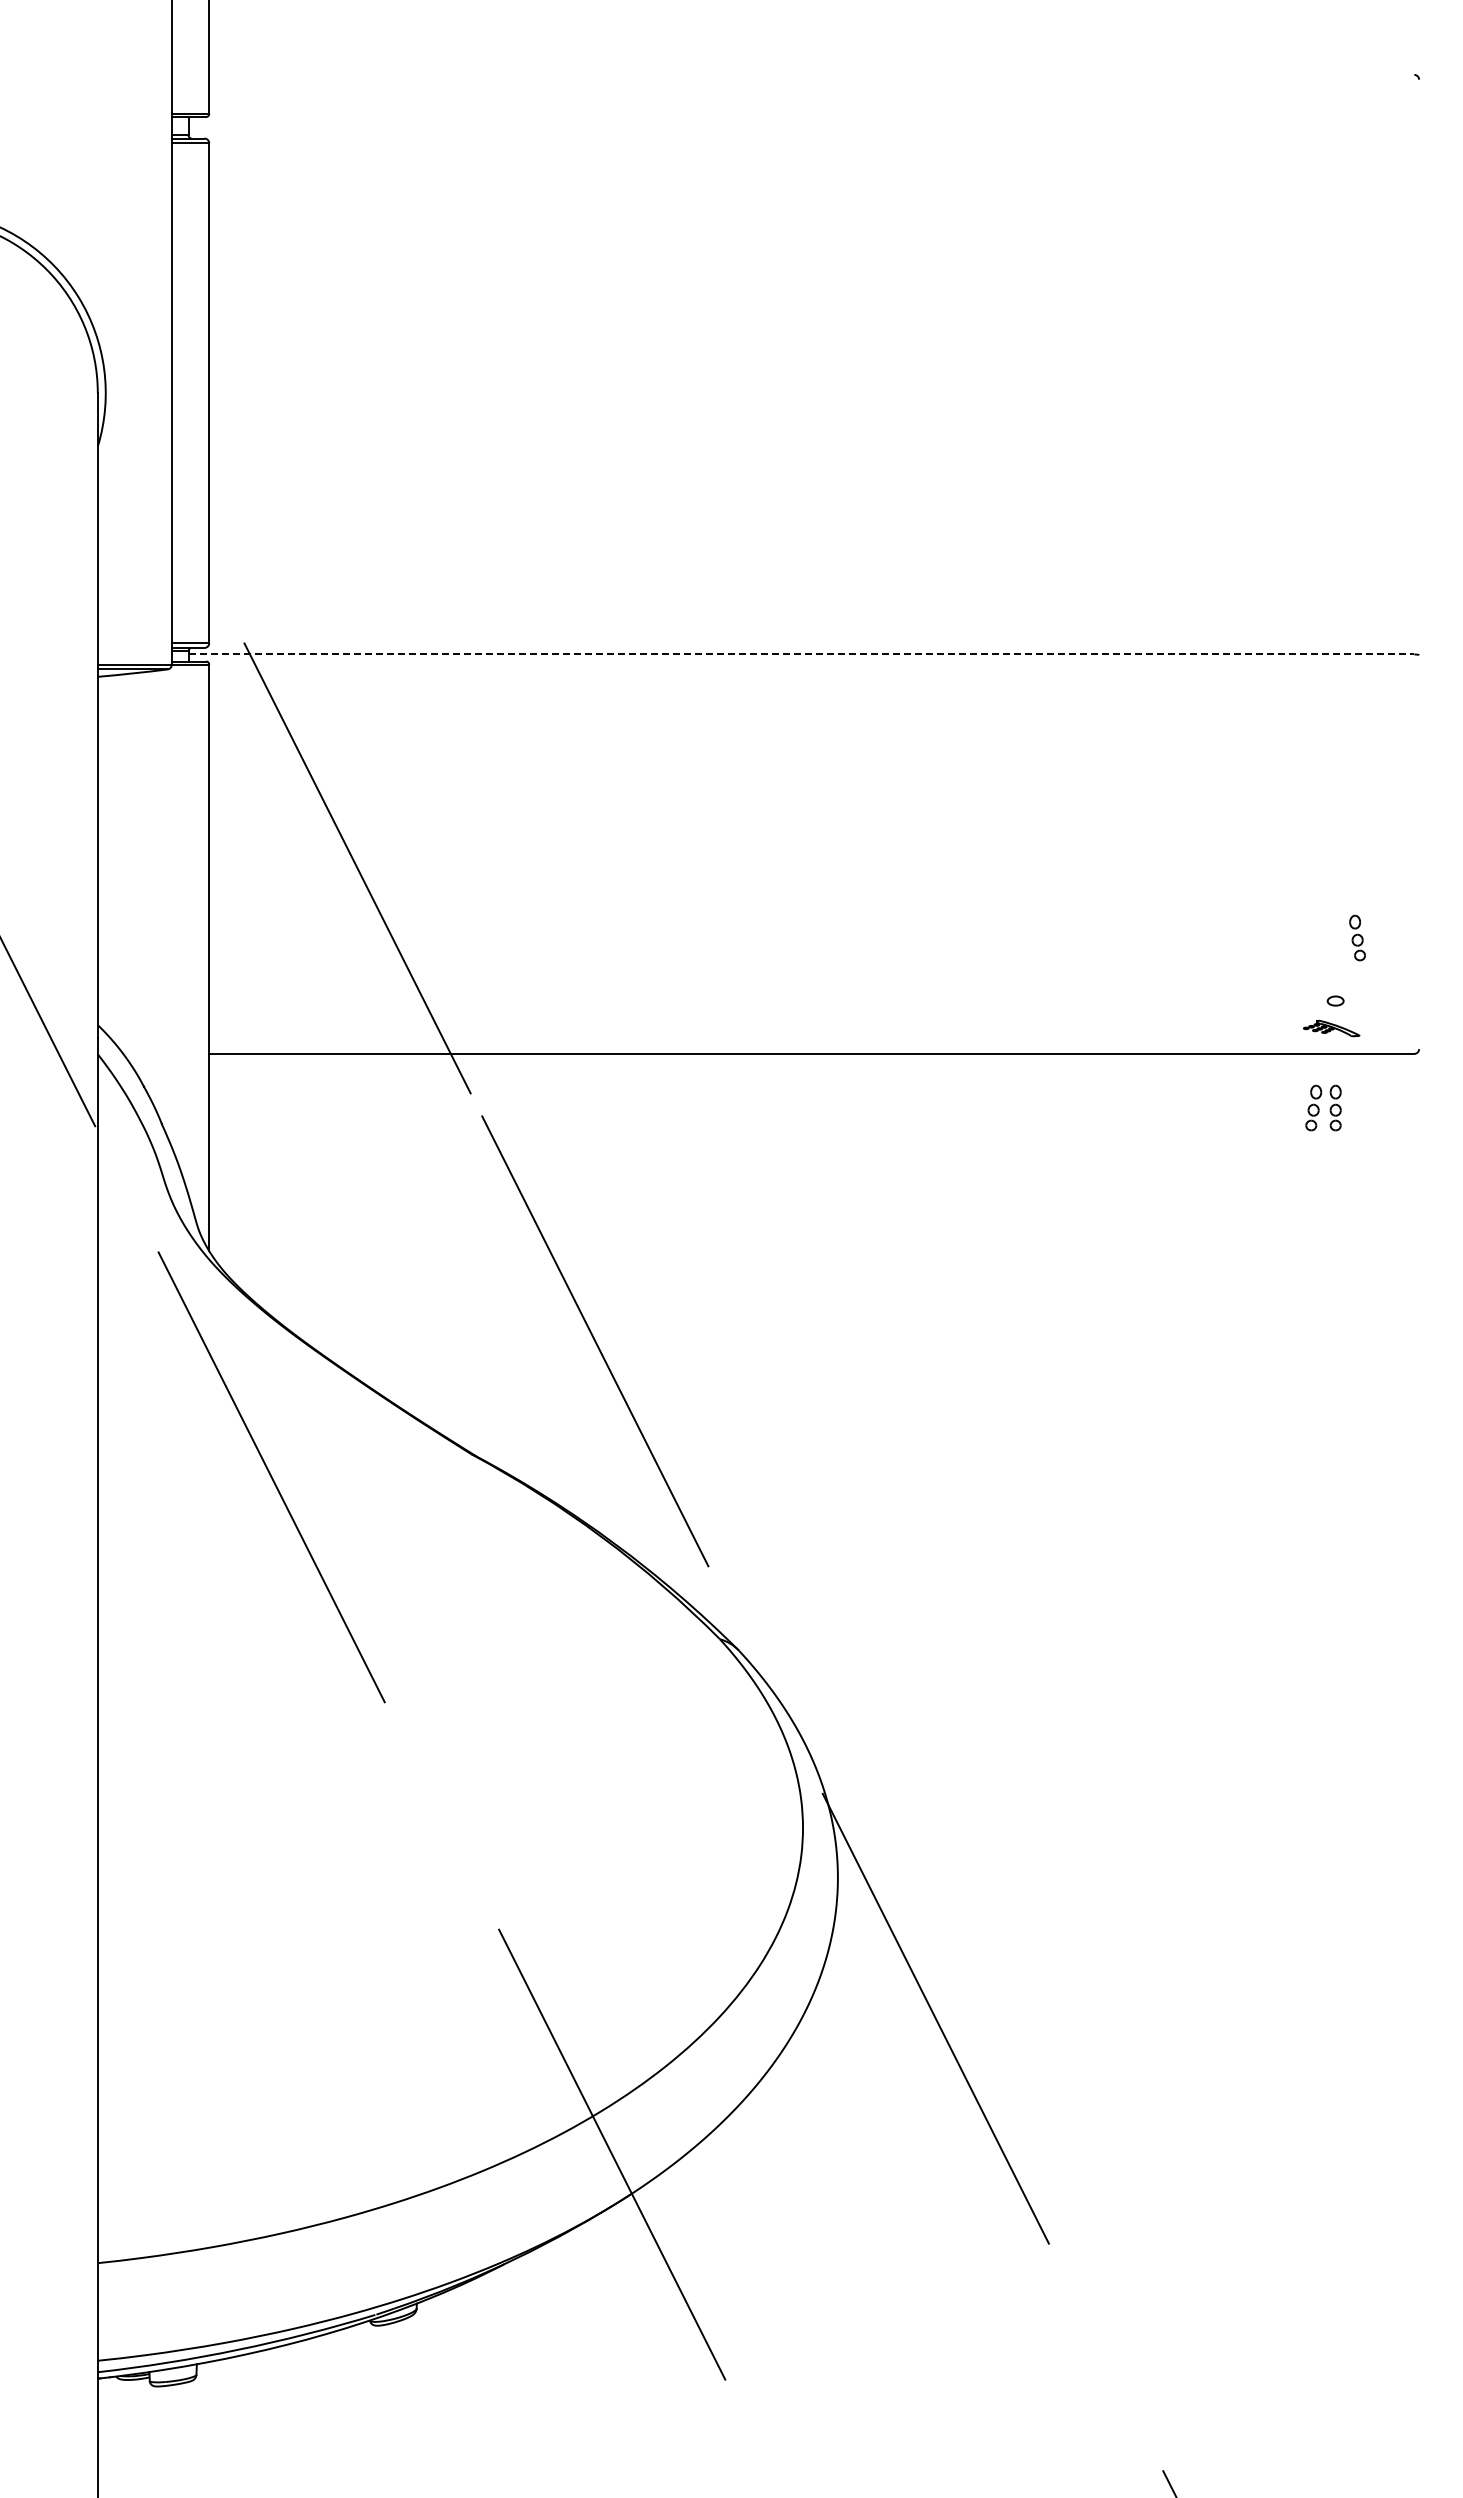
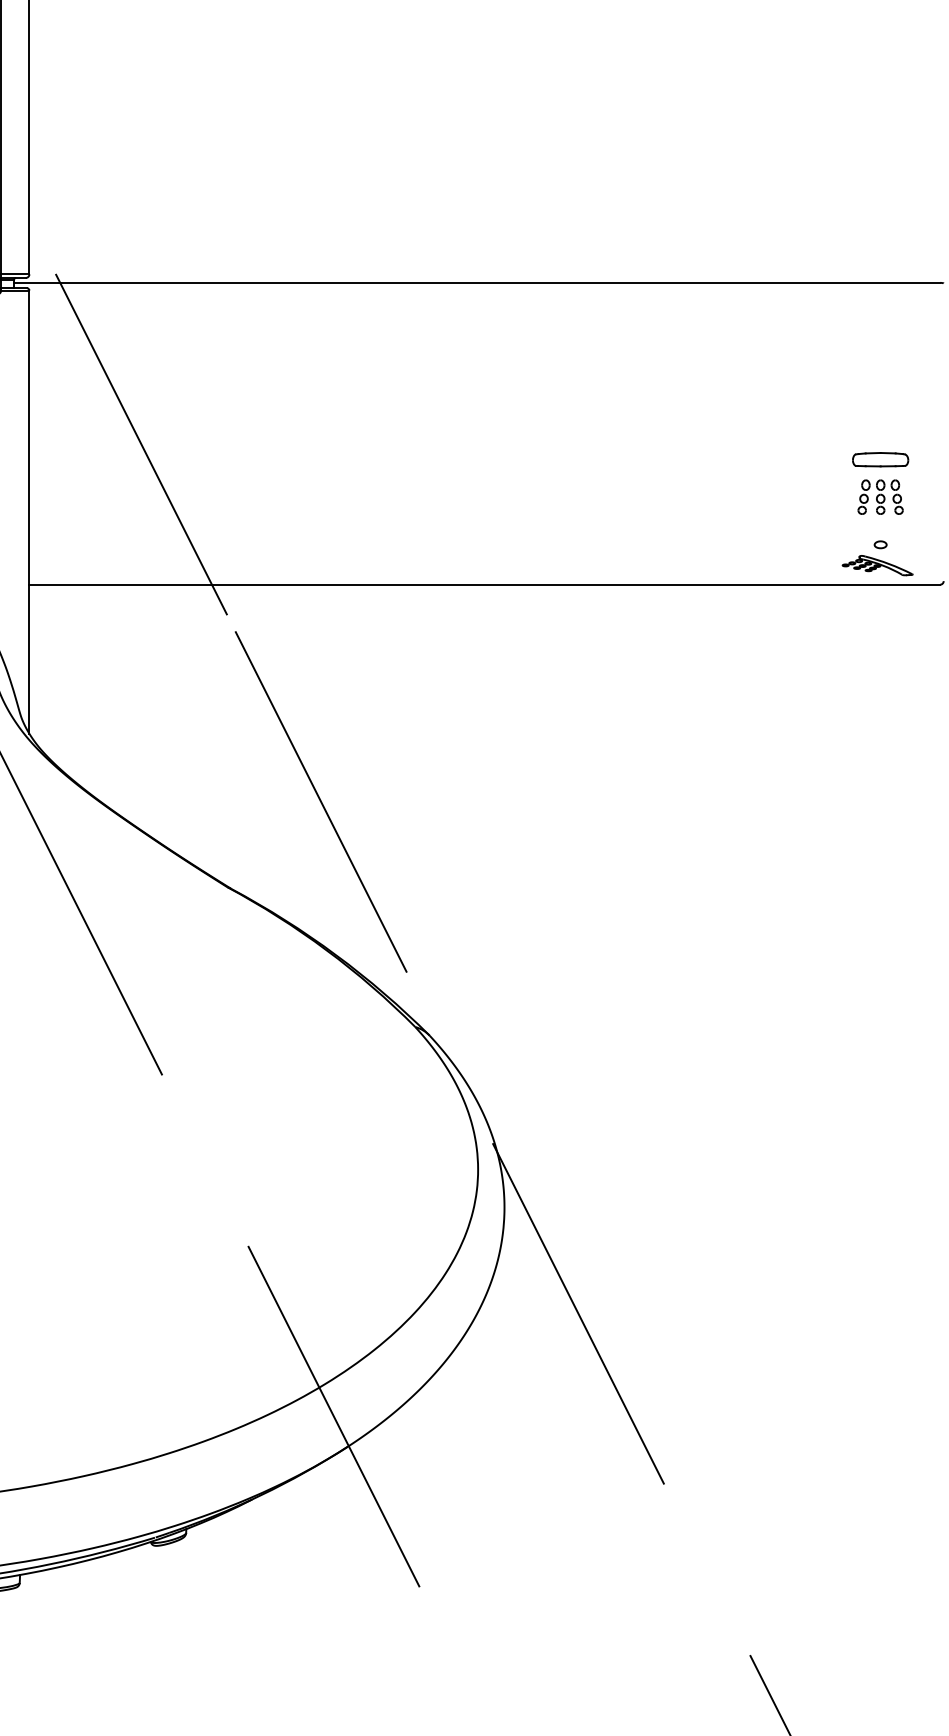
line: (801, 654) -> (476, 282), dashed -> solid
part: (1335, 888) -> (880, 459), added
part: (1331, 1028) -> (877, 565), size x1.67
part: (1323, 1107) -> (871, 496), moved

